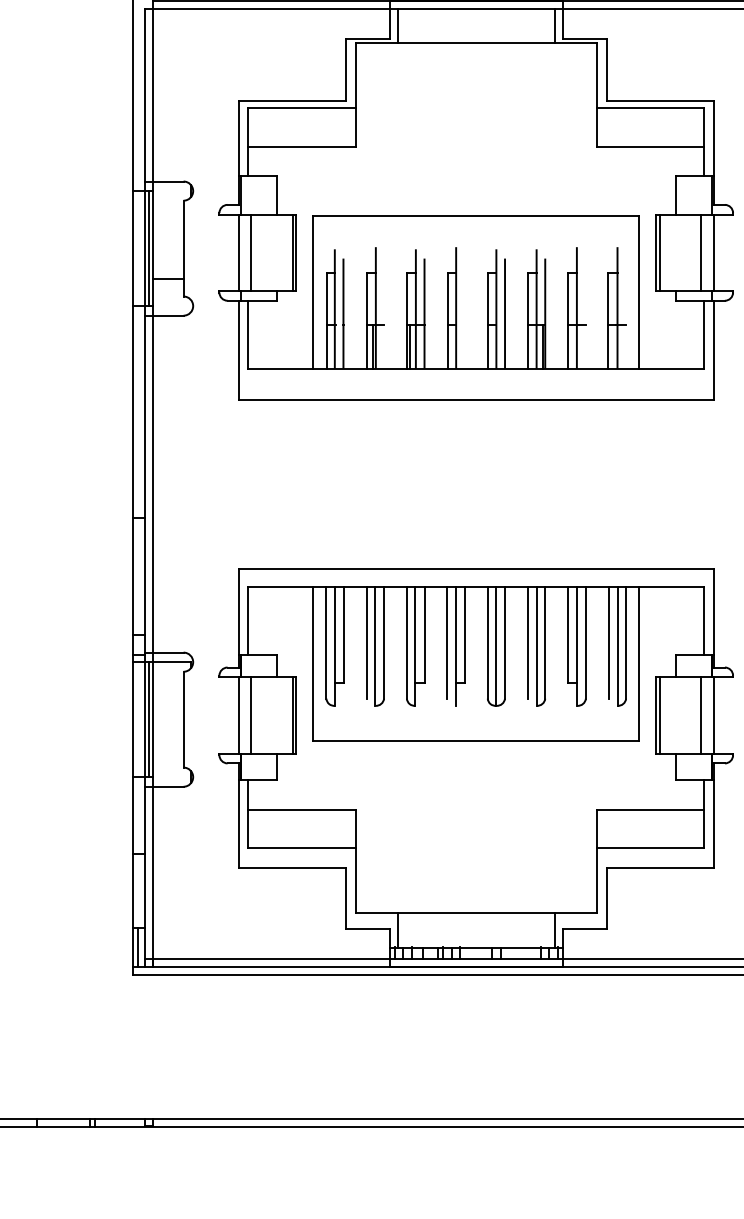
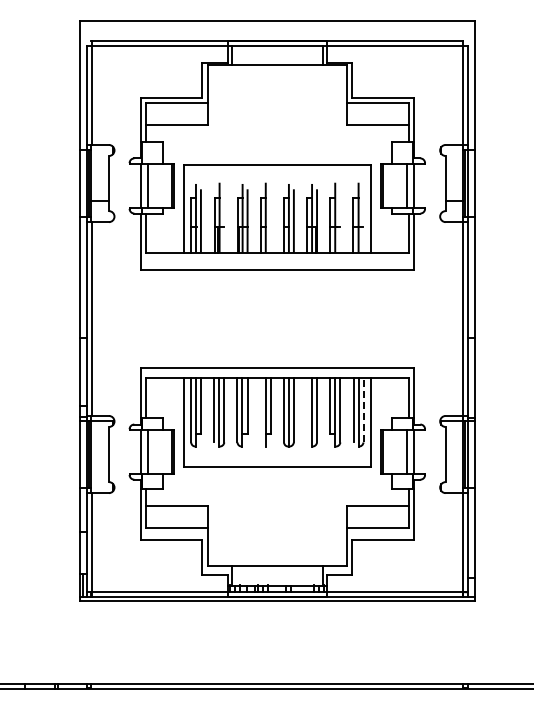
line: (446, 643) -> (260, 410), removed
line: (528, 643) -> (307, 410), removed
line: (626, 643) -> (363, 410), solid -> dashed

